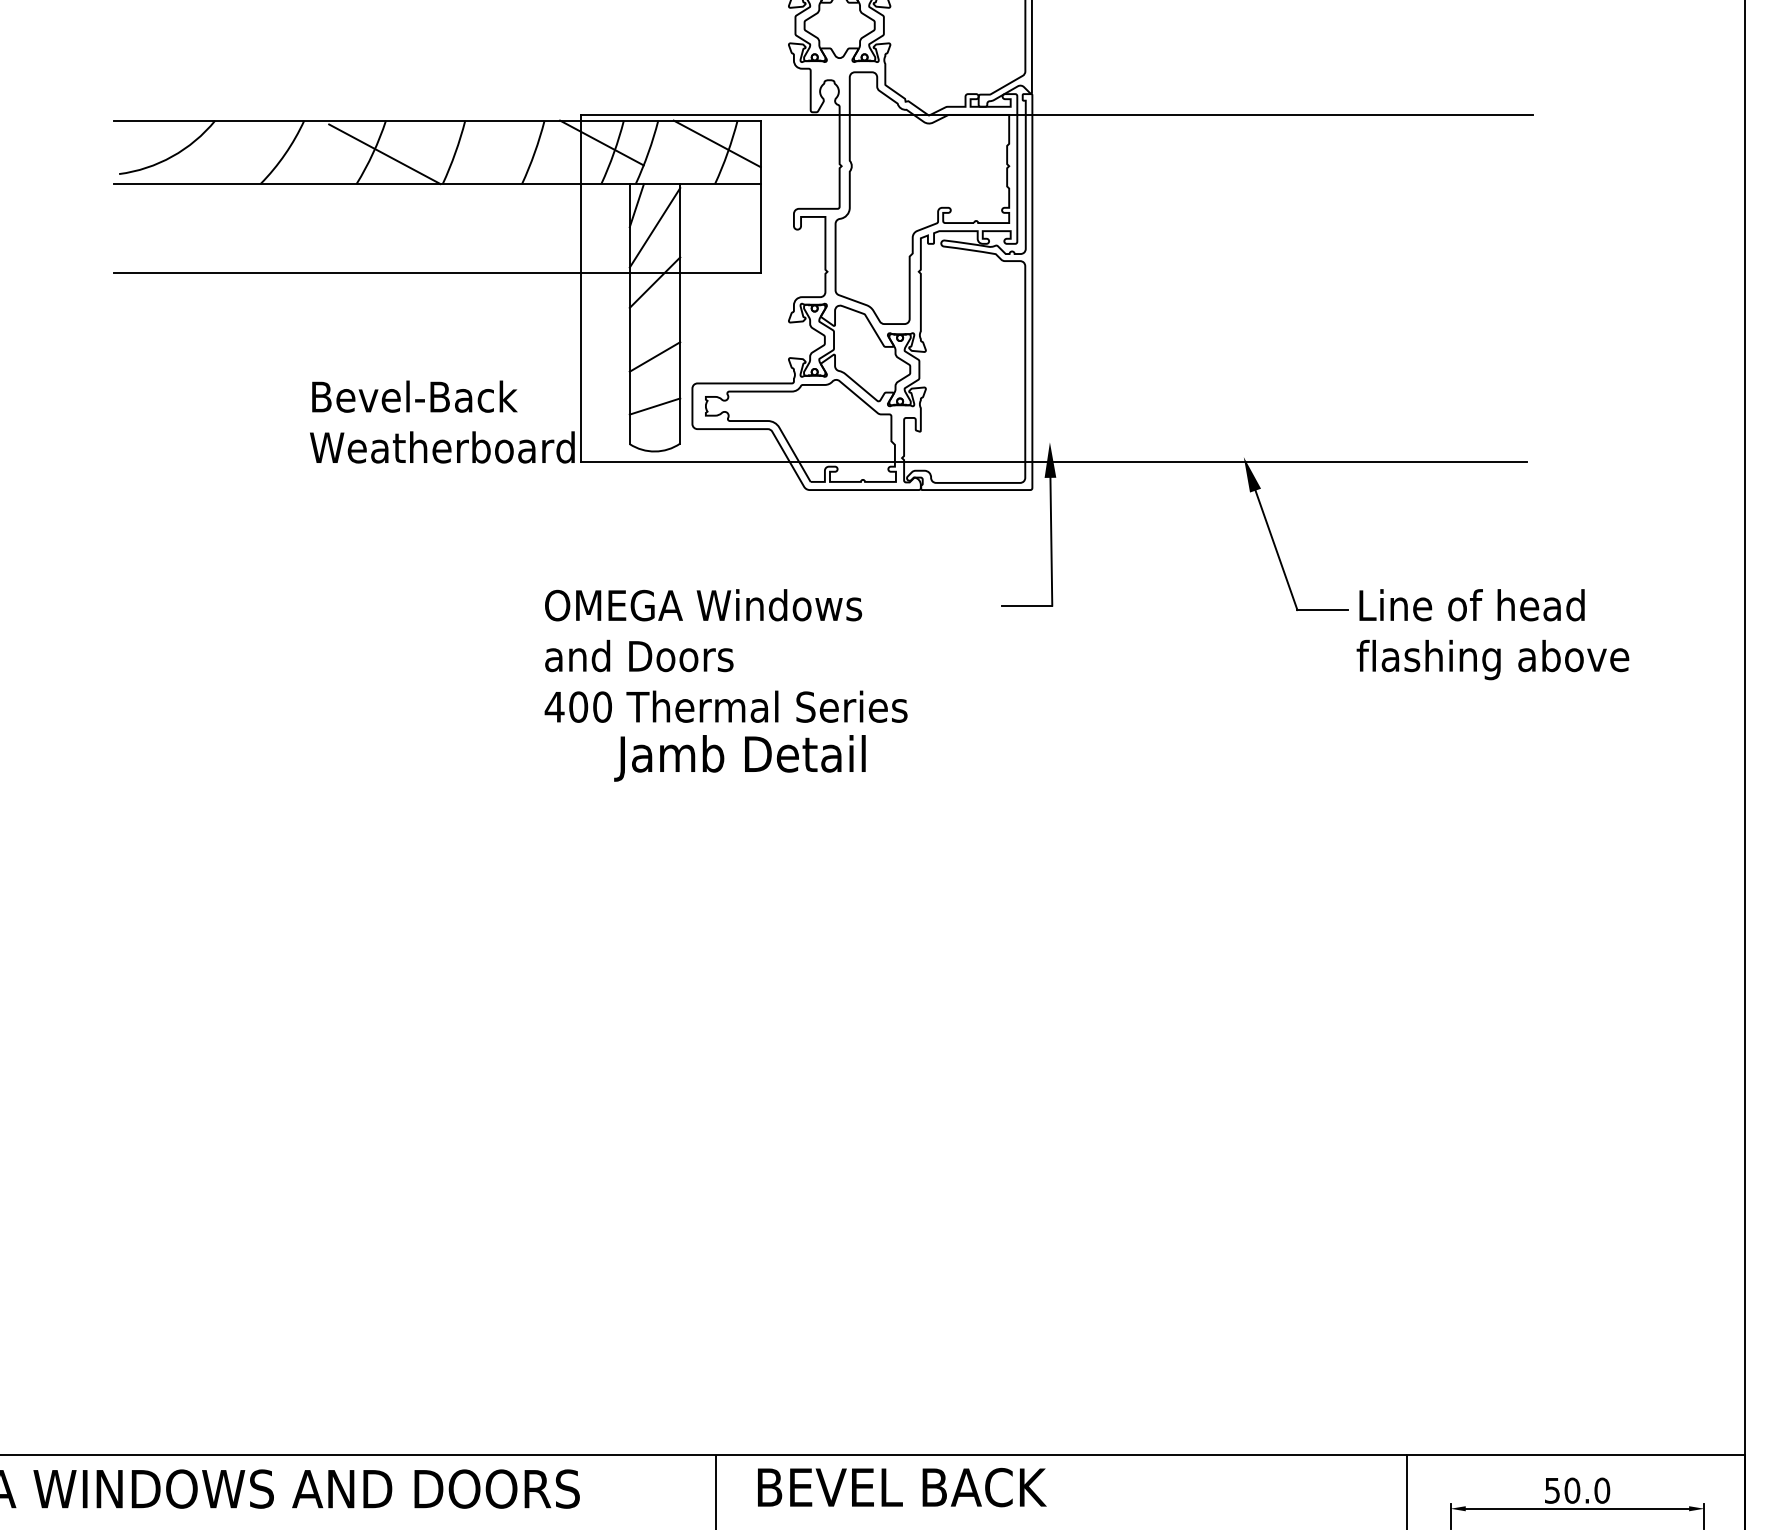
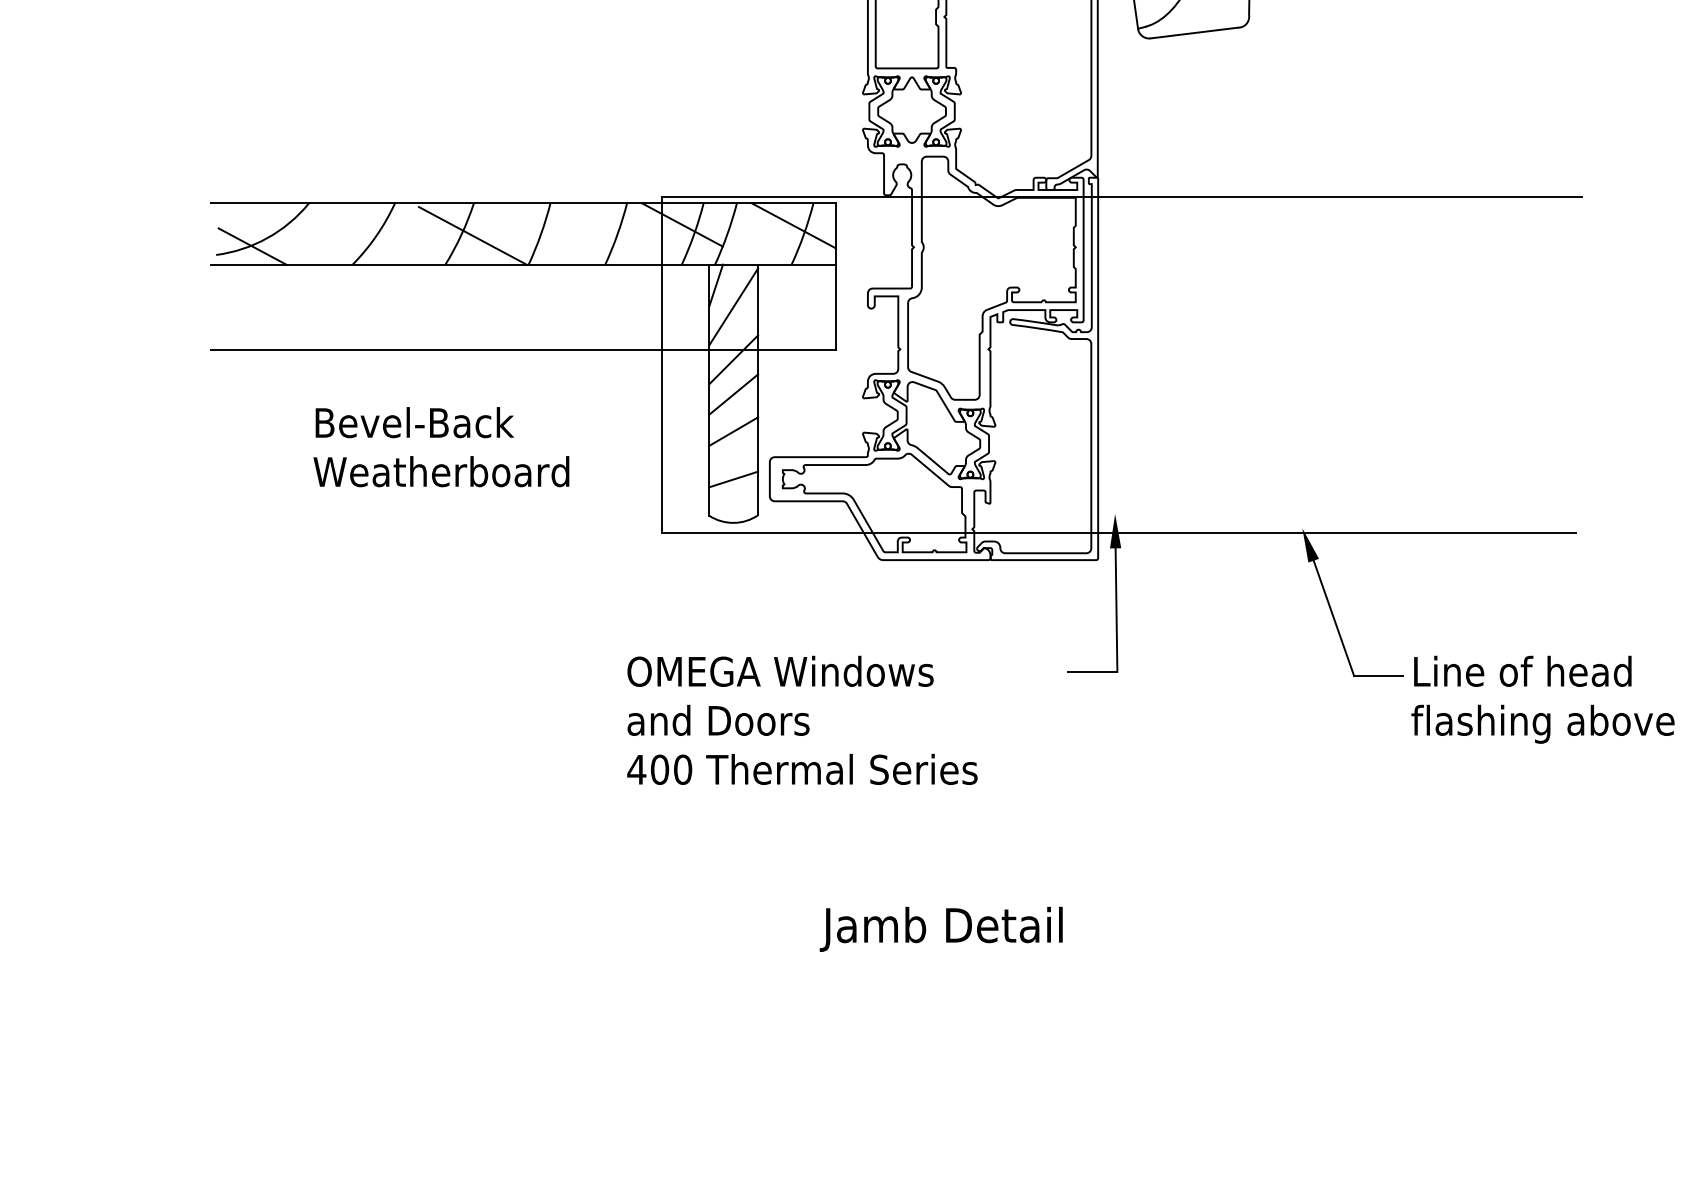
line: (156, 165) -> (252, 246), added
line: (654, 318) -> (733, 394), added
text: (442, 421) -> (441, 446), moved
text: (739, 758) -> (940, 929), moved

